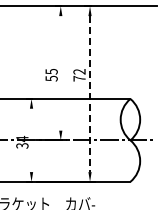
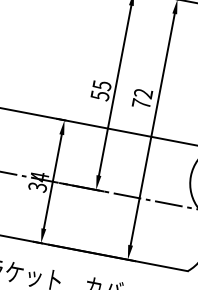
line: (60, 73) -> (114, 90), added
line: (90, 94) -> (153, 130), dashed -> solid
line: (31, 140) -> (52, 181), added

